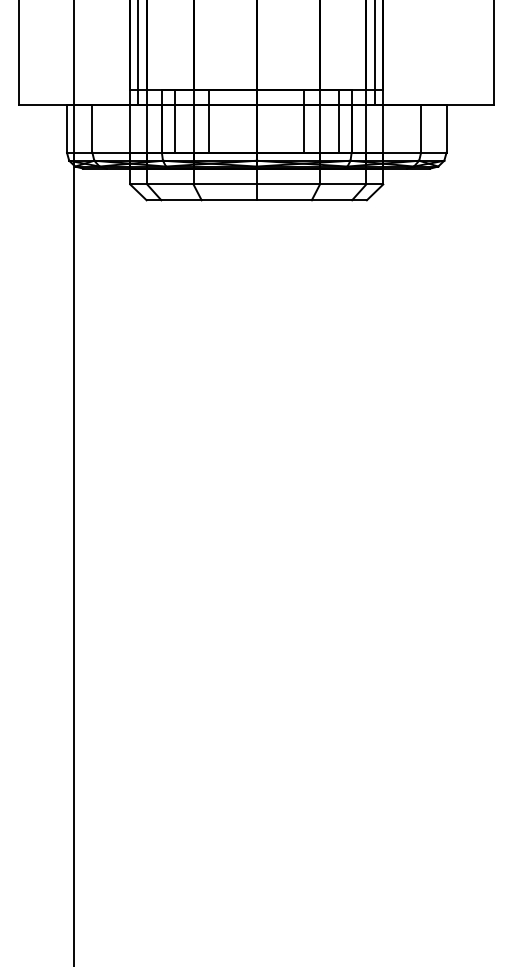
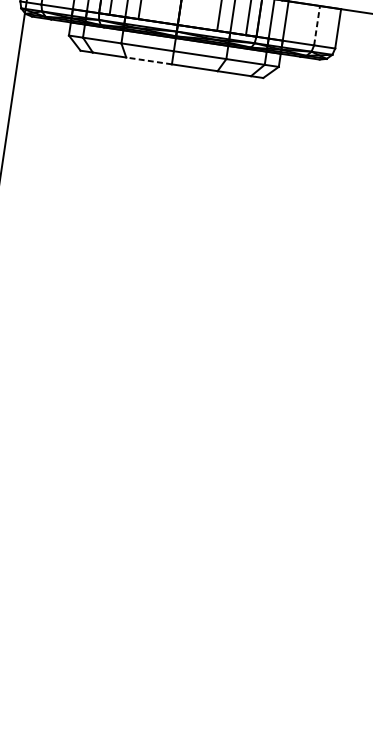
line: (421, 129) -> (317, 26), solid -> dashed
line: (229, 200) -> (149, 61), solid -> dashed

